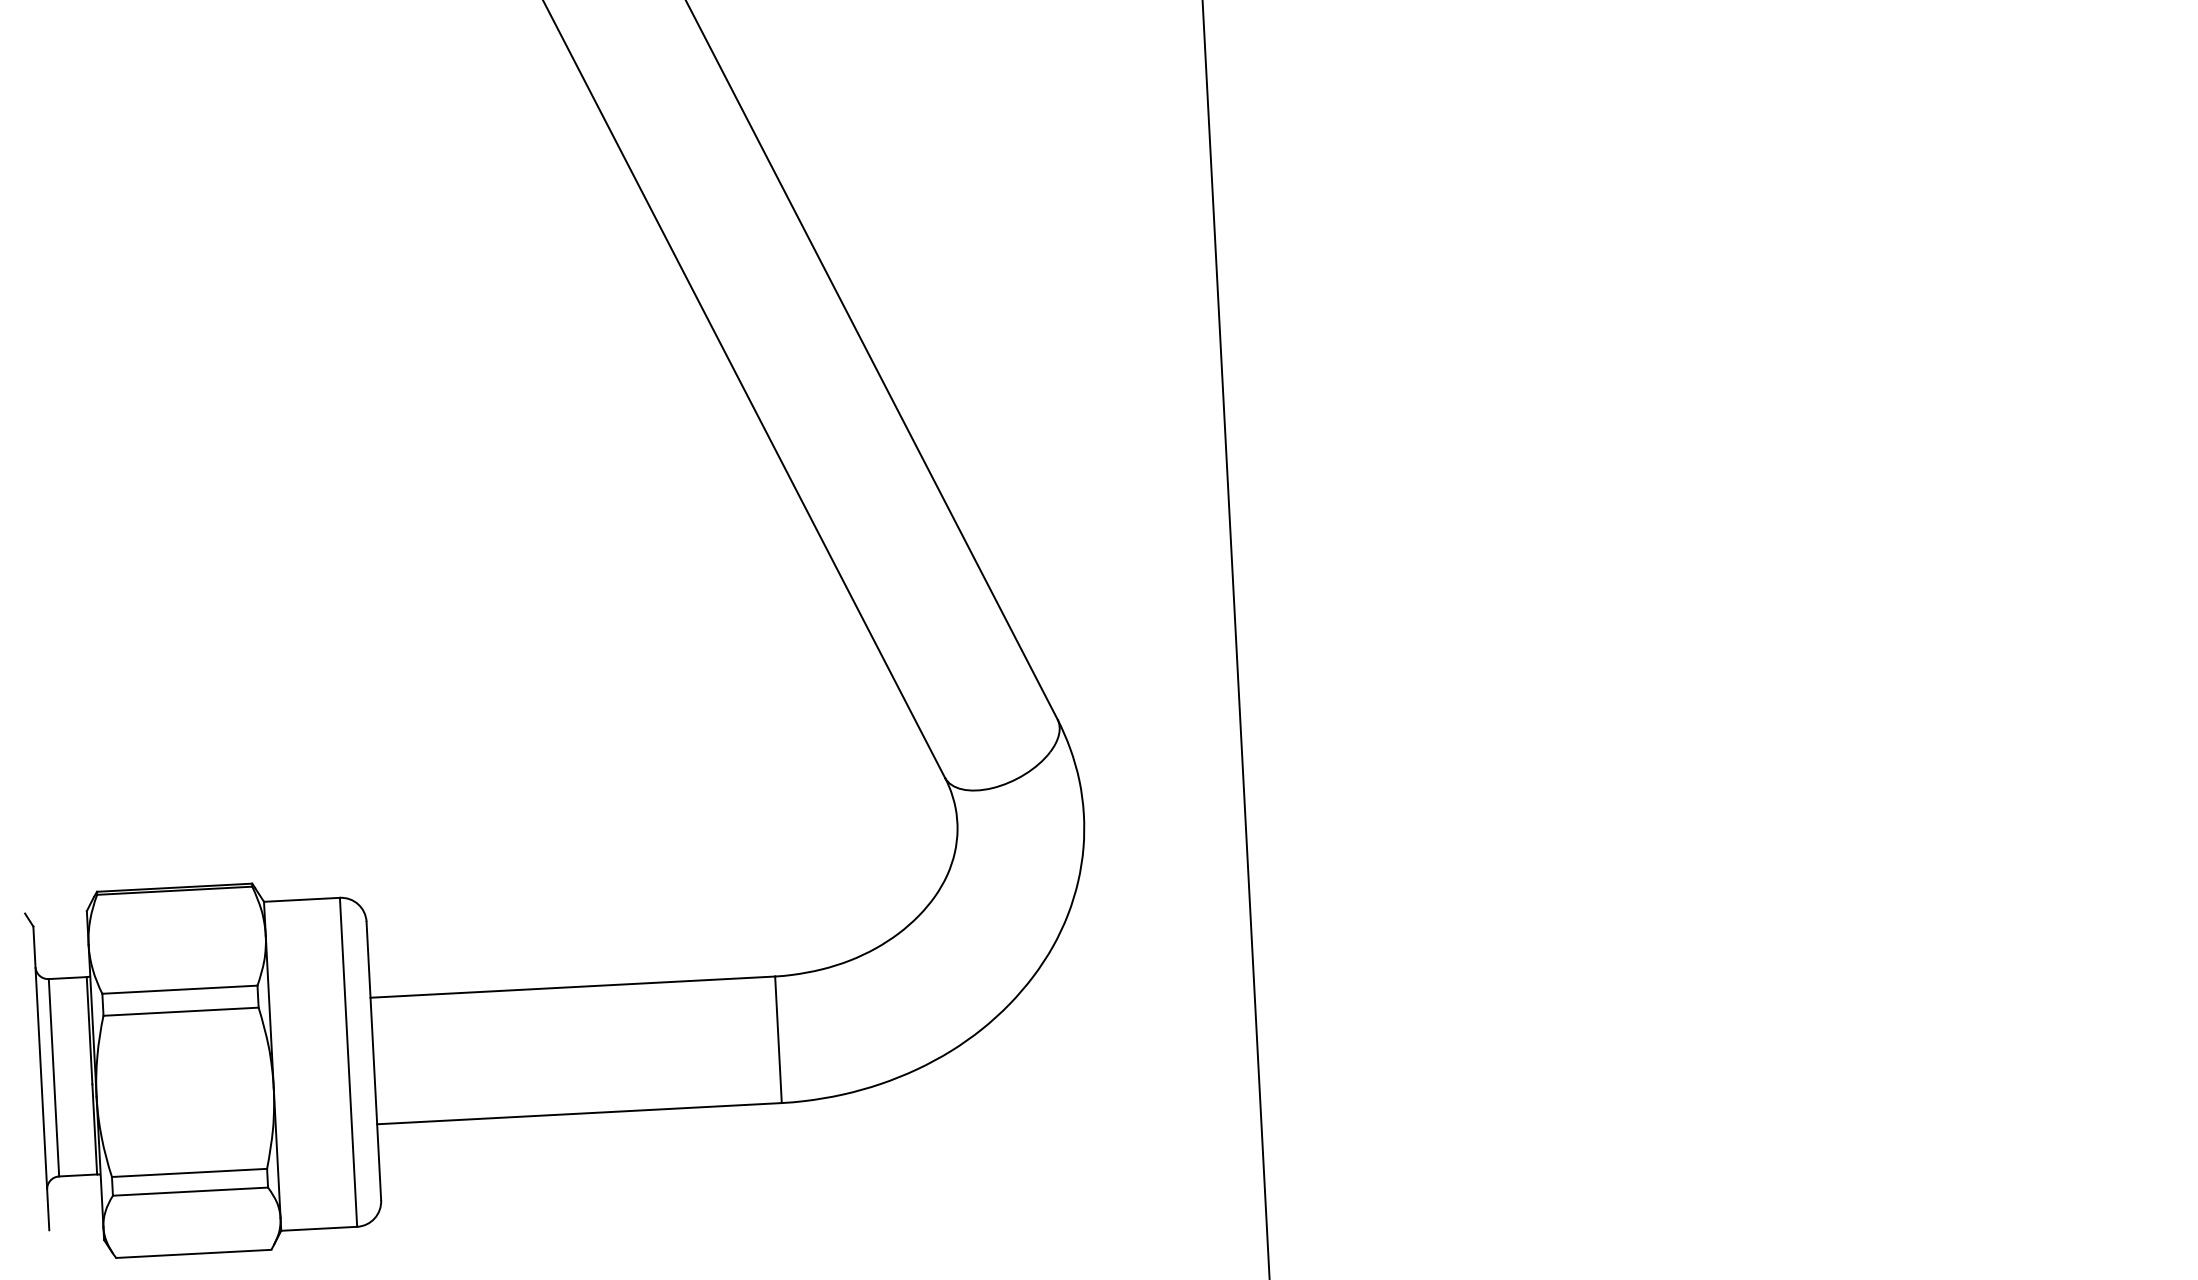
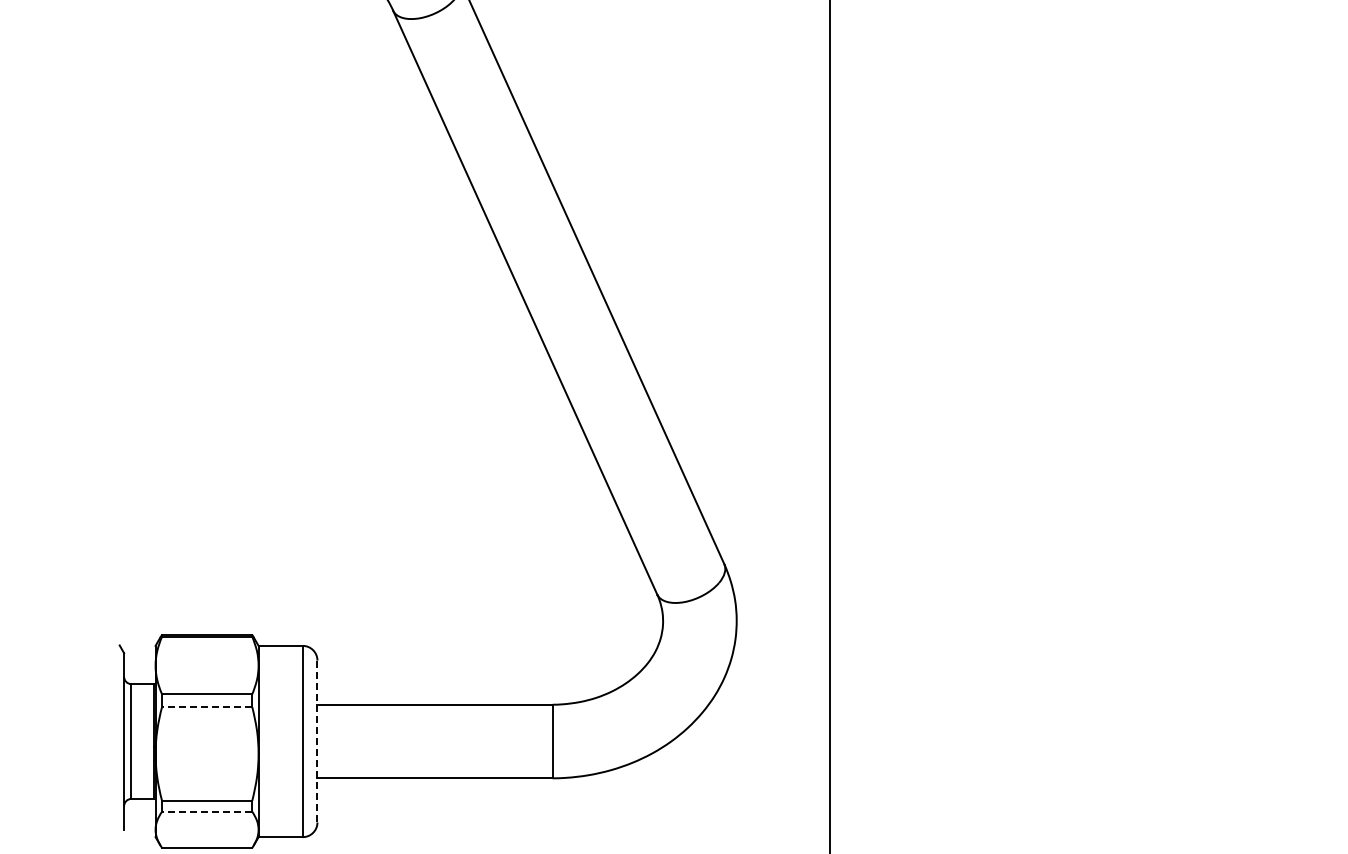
line: (179, 1012) -> (206, 707), solid -> dashed
line: (373, 1060) -> (317, 741), solid -> dashed
line: (189, 1191) -> (206, 811), solid -> dashed

